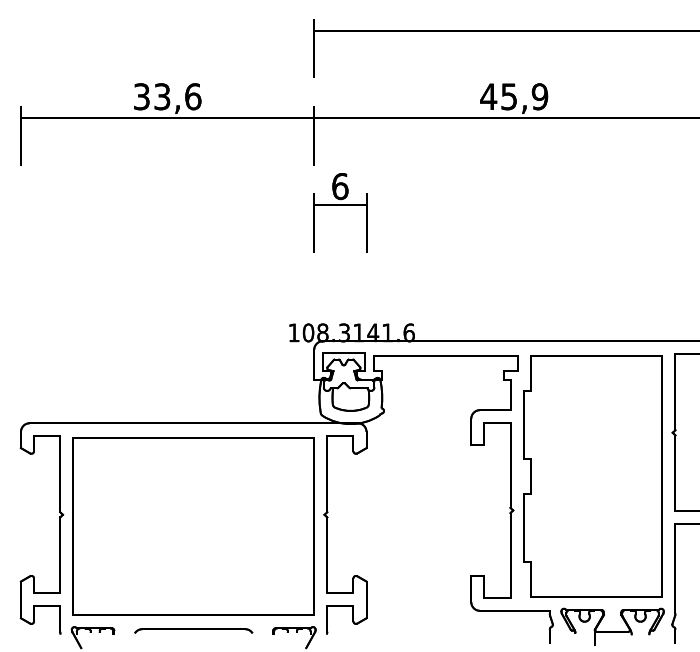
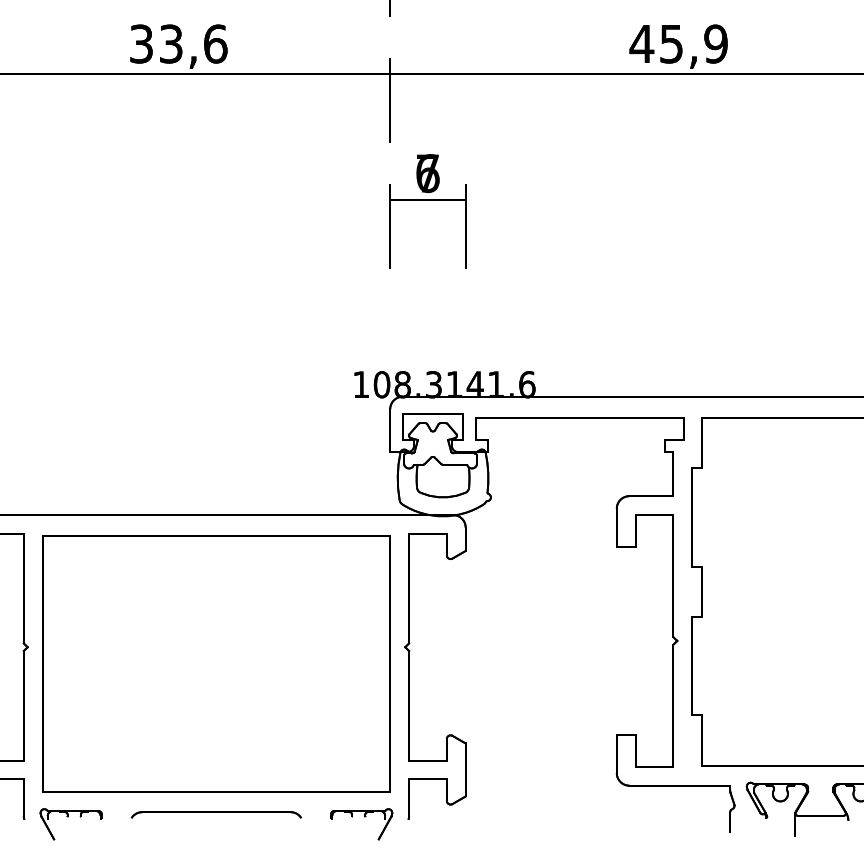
text: (340, 186) -> (428, 173), 6 -> 7

